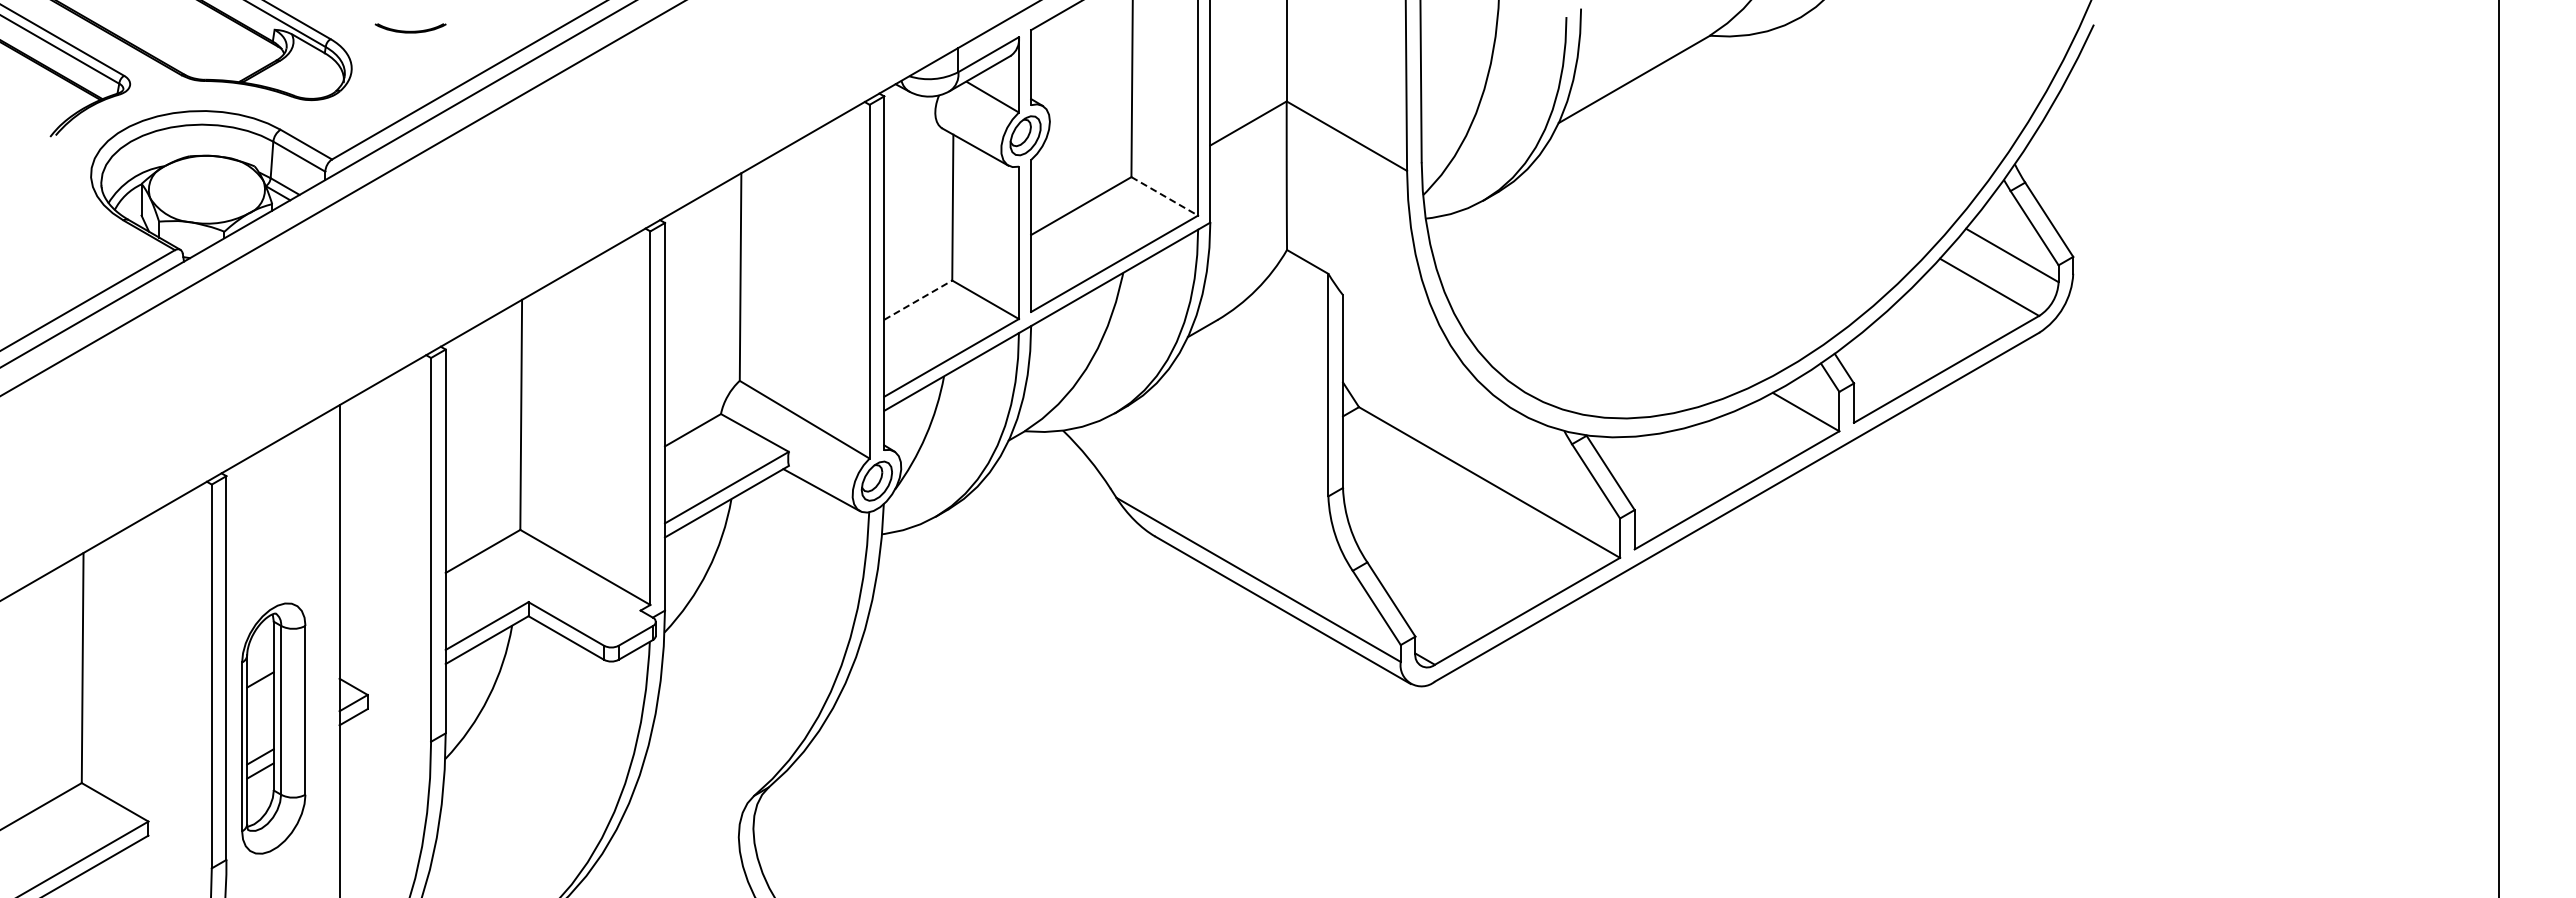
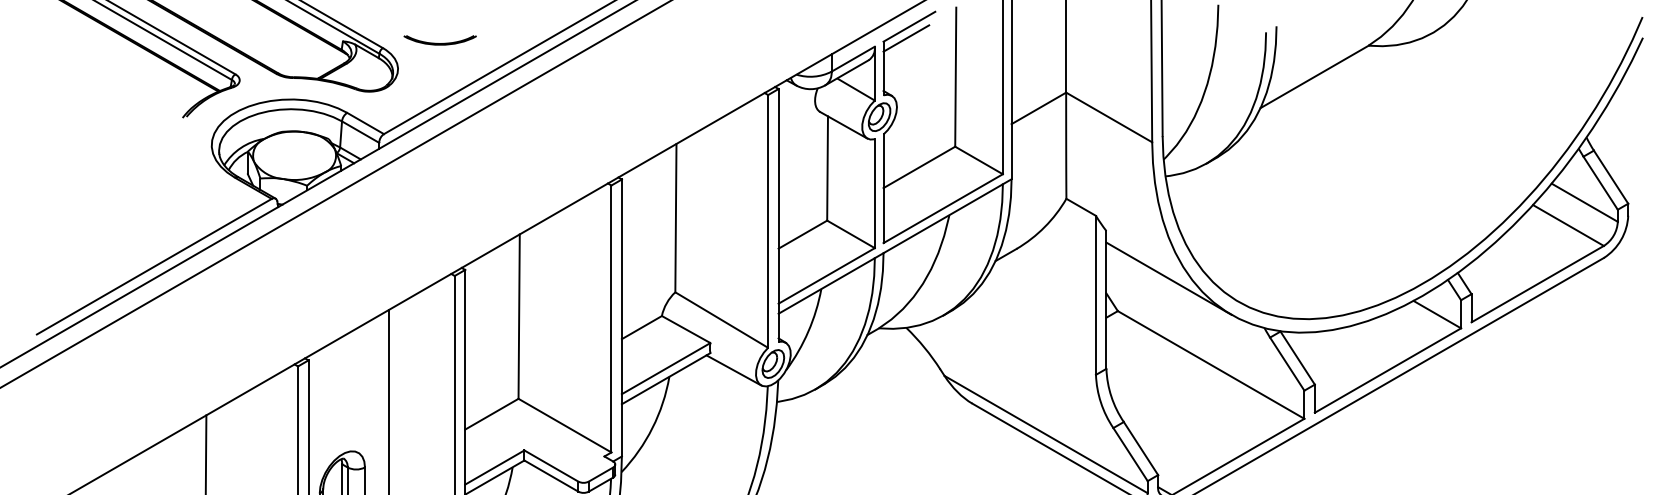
line: (1062, 25) -> (905, 38), added
part: (410, 28) -> (440, 40), size x1.43
line: (1165, 196) -> (979, 160), dashed -> solid
line: (918, 299) -> (803, 234), dashed -> solid
line: (1430, 361) -> (1168, 278), added

